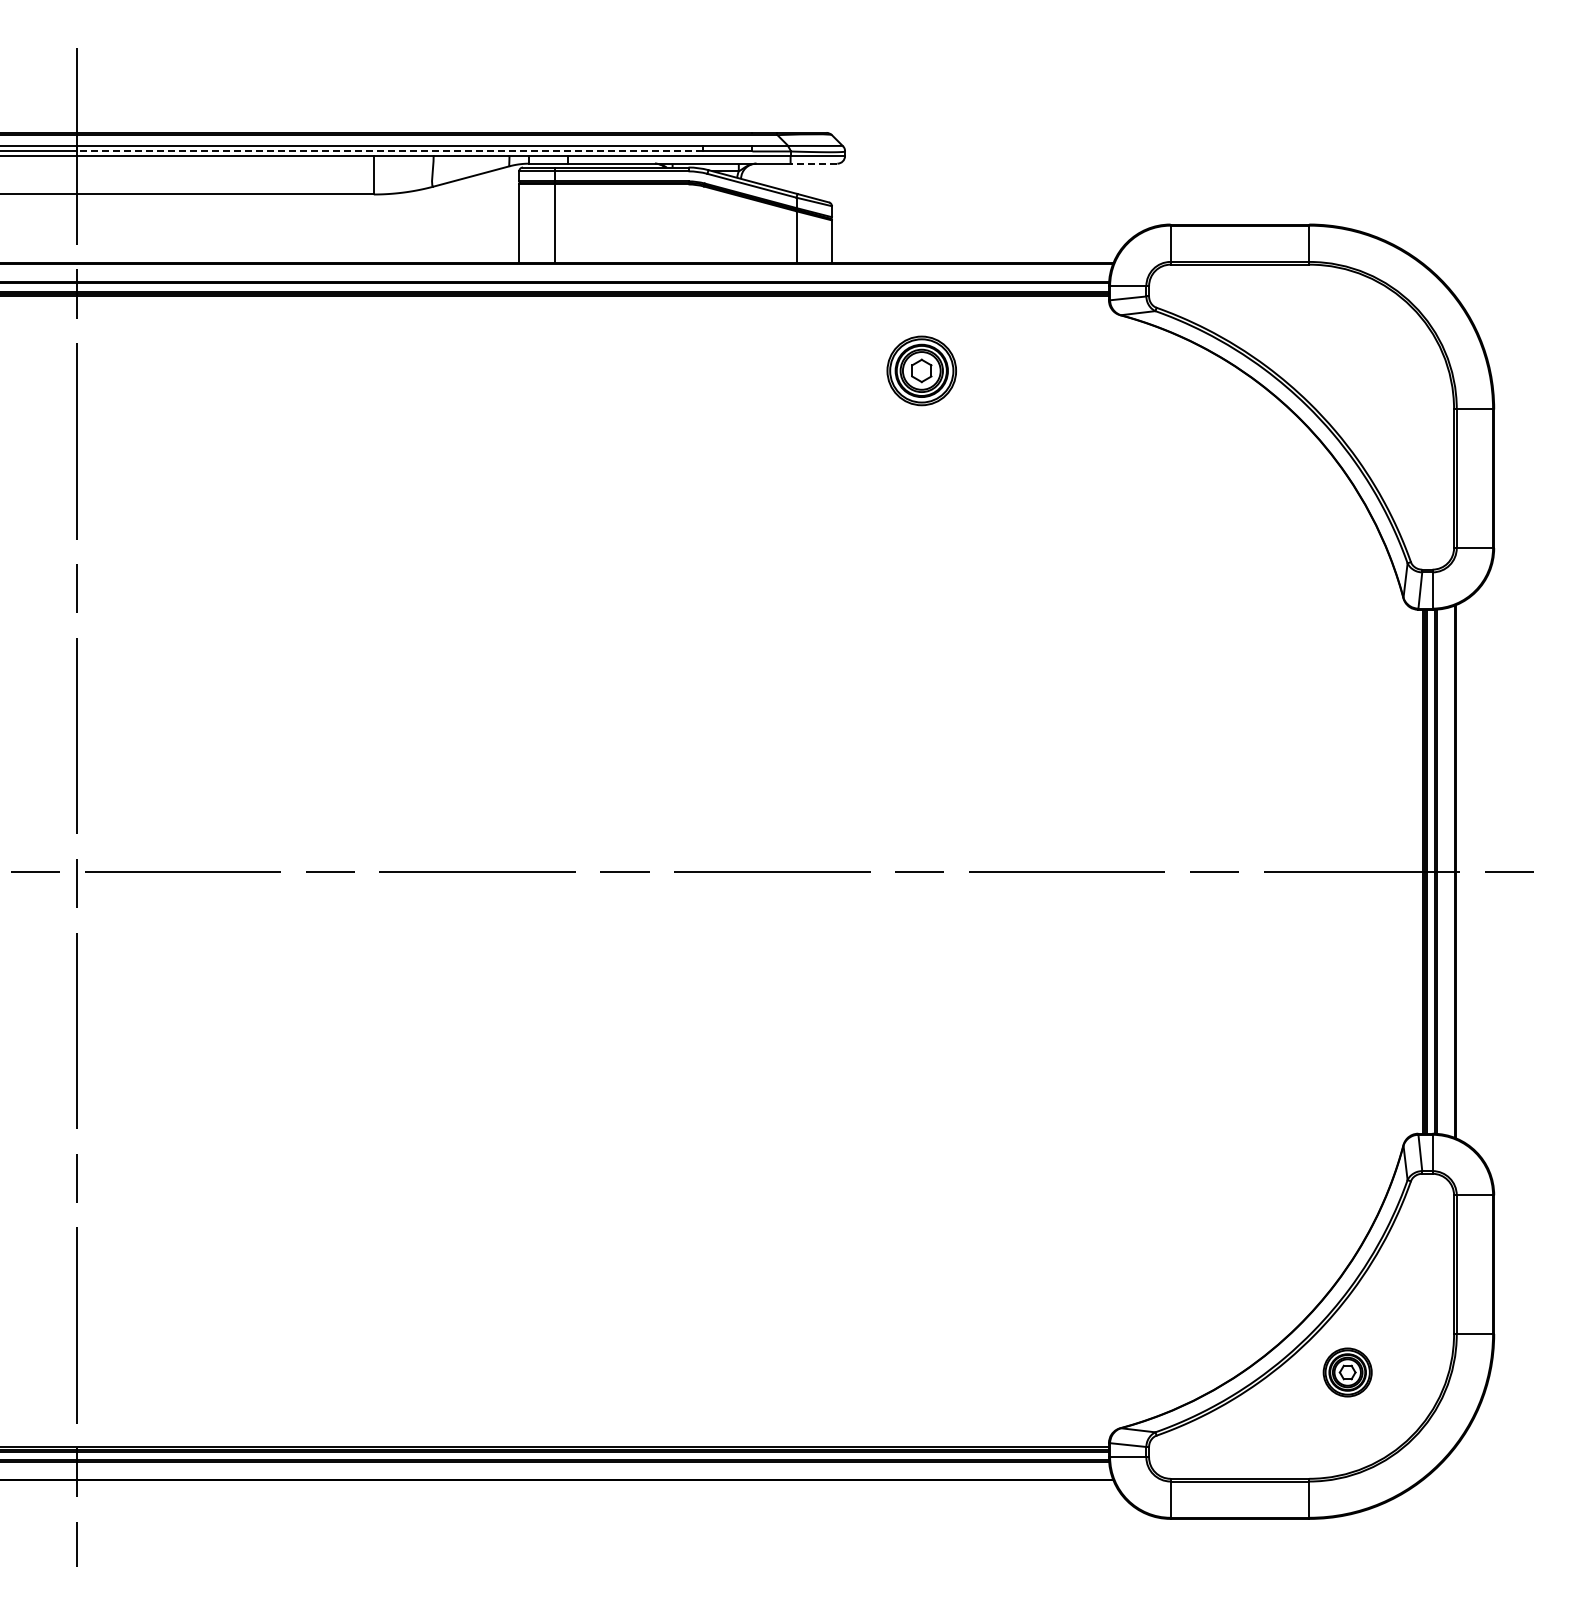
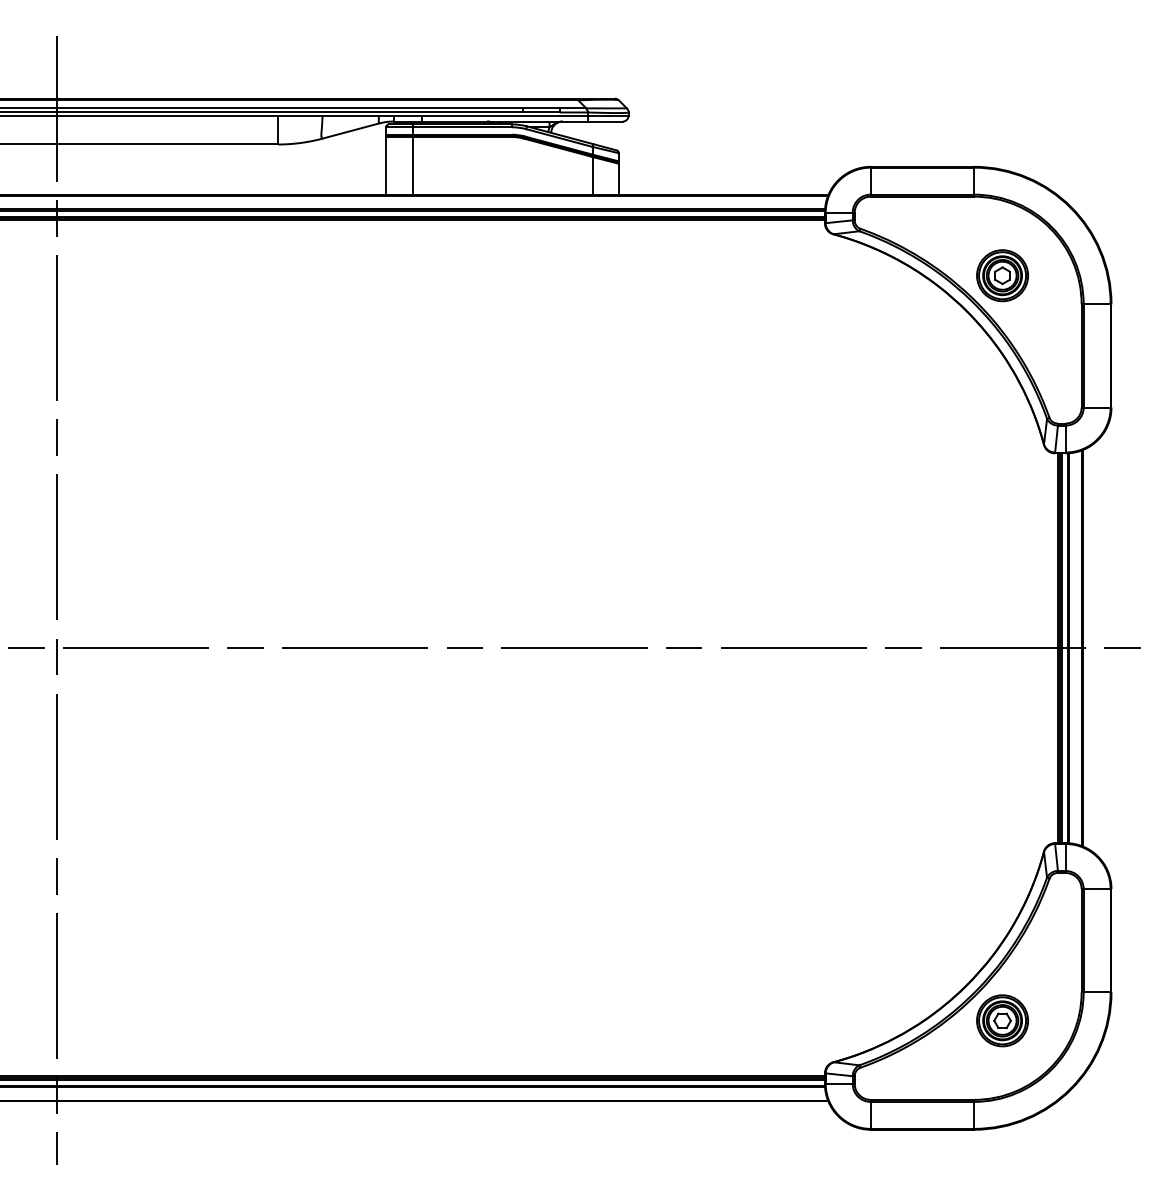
line: (389, 151) -> (289, 112), dashed -> solid
line: (813, 163) -> (605, 121), dashed -> solid
part: (921, 370) -> (1002, 275), moved
part: (1347, 1372) -> (1002, 1020), size x1.43

